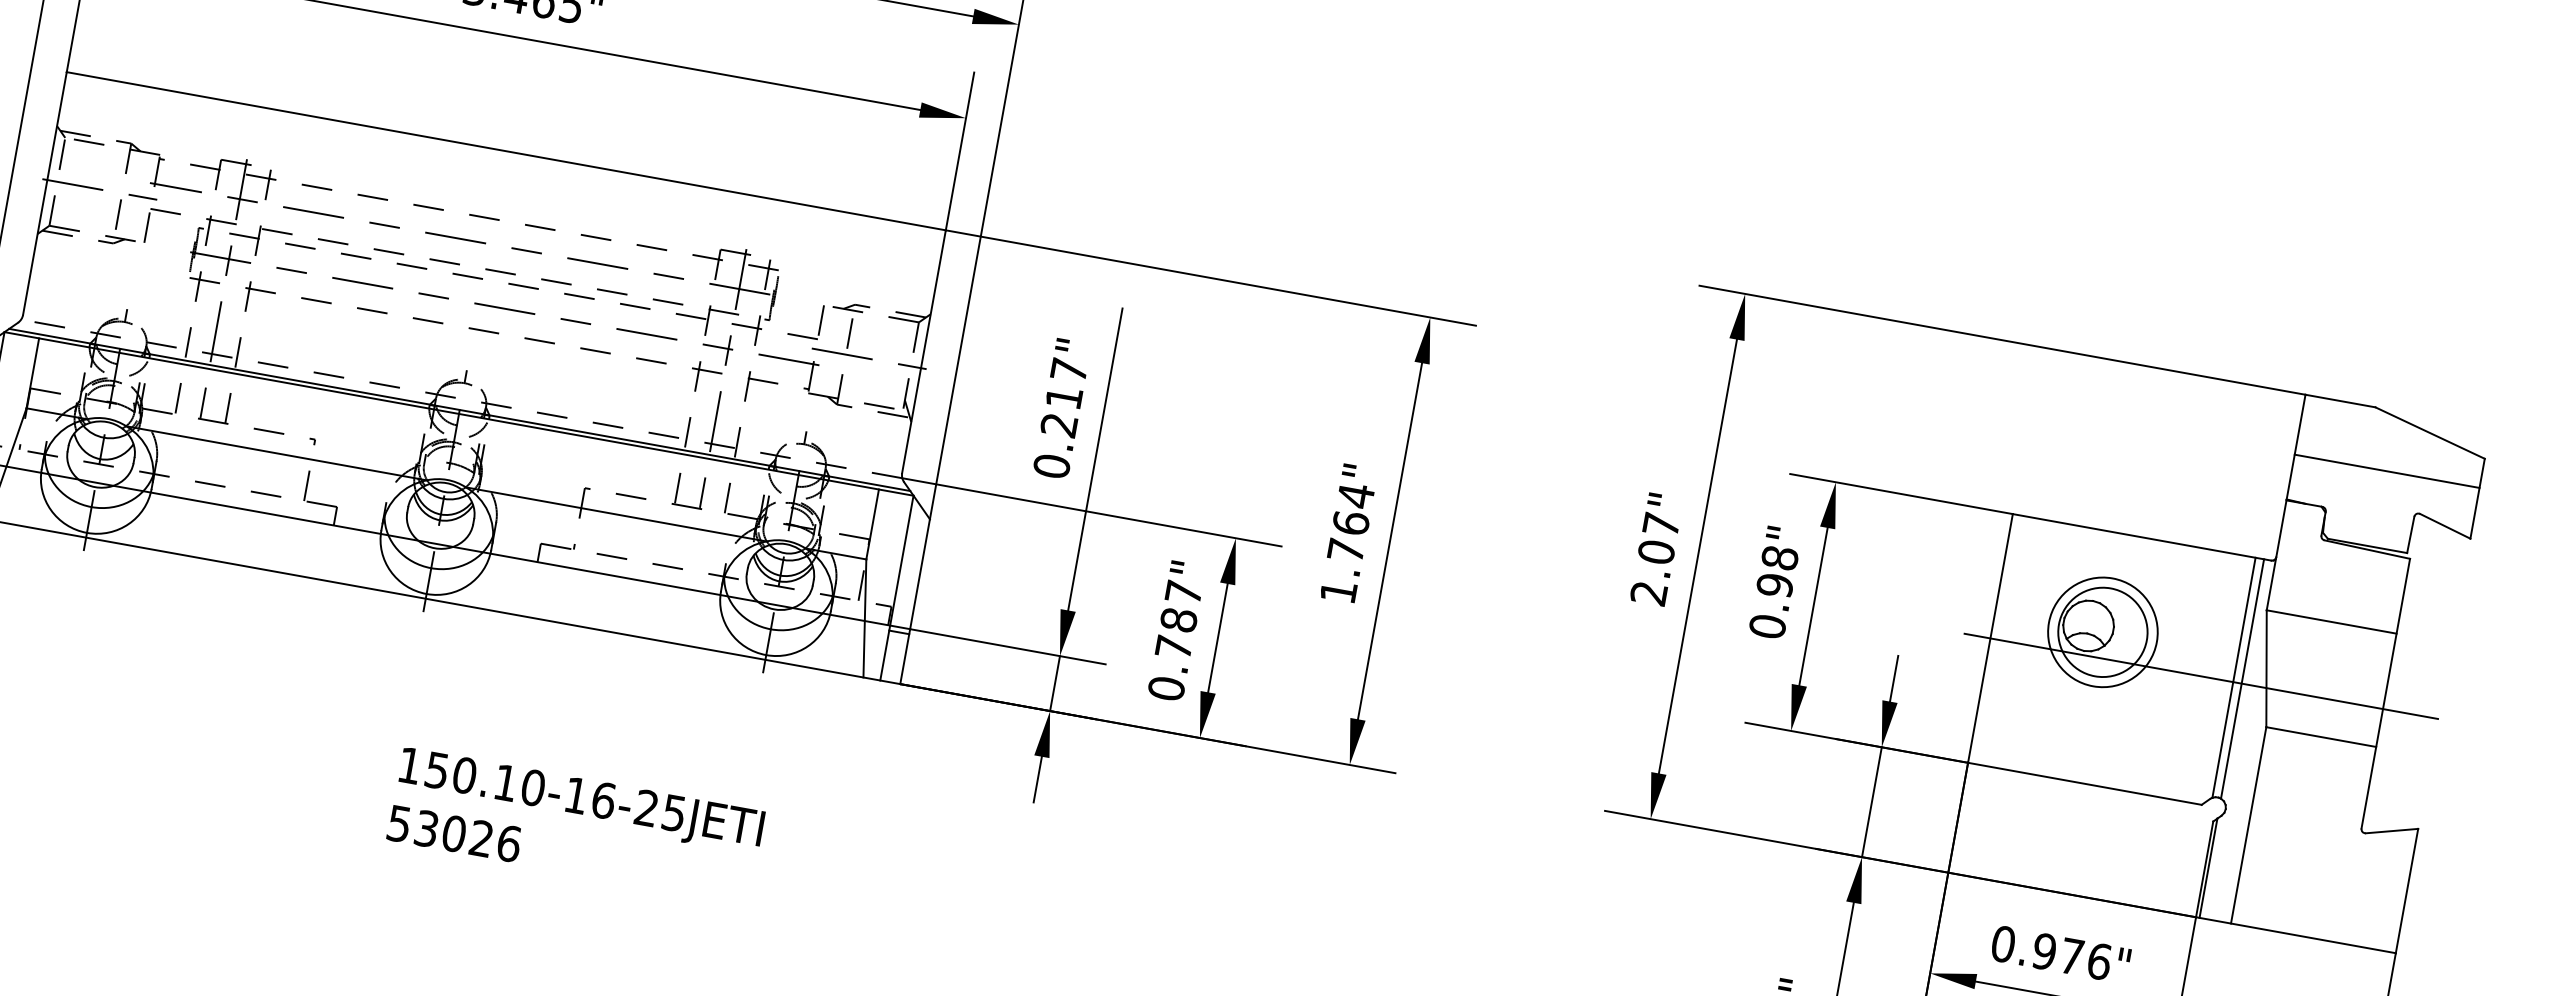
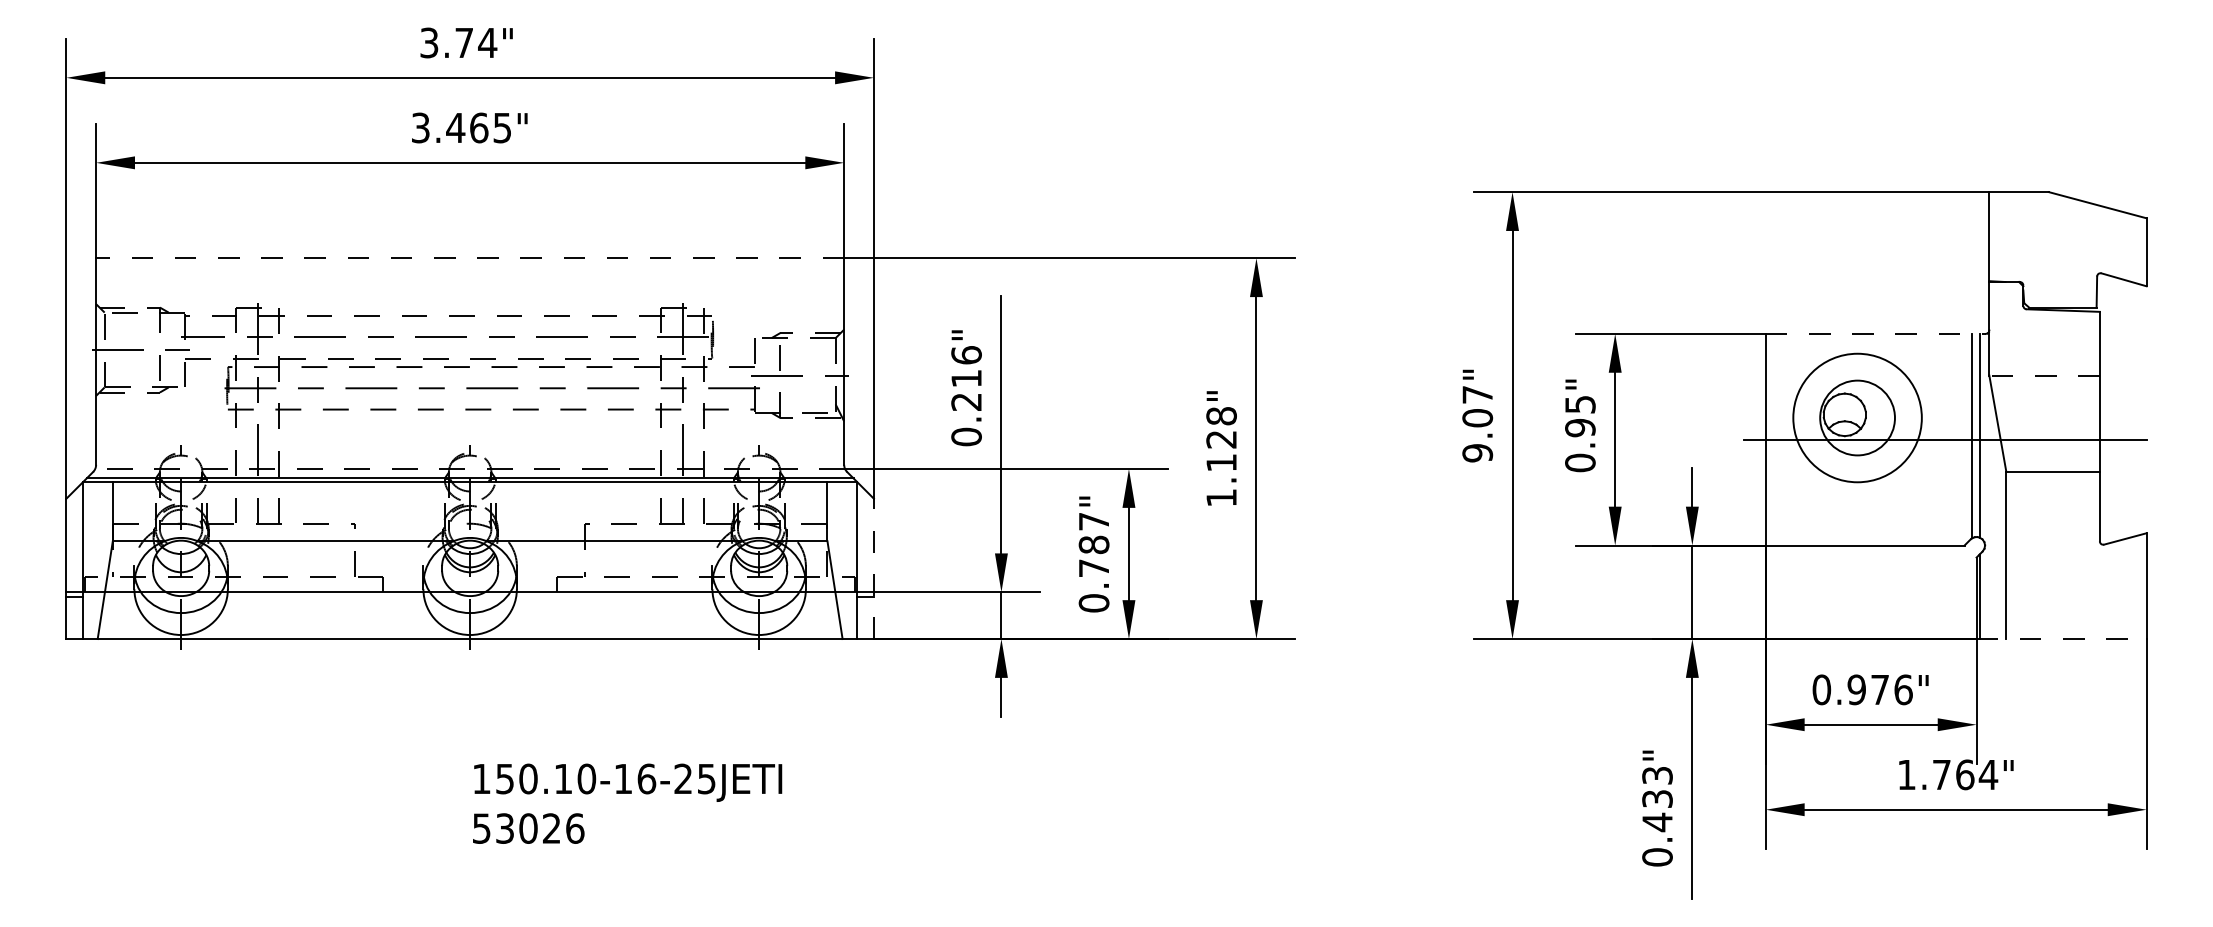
line: (505, 151) -> (469, 258), solid -> dashed
text: (1069, 370) -> (966, 355), 0.217" -> 0.216"
line: (2386, 471) -> (2067, 243), removed
text: (1351, 521) -> (1221, 438), 1.764" -> 1.128"
line: (2143, 537) -> (1876, 333), solid -> dashed
text: (1780, 557) -> (1580, 404), 0.98" -> 0.95"
text: (1648, 593) -> (1477, 453), 2.07" -> 9.07"
line: (914, 601) -> (873, 568), solid -> dashed
line: (2331, 621) -> (2044, 375), solid -> dashed
circle: (2102, 631) -> (1857, 417), size x1.4
line: (2296, 935) -> (2062, 639), solid -> dashed

